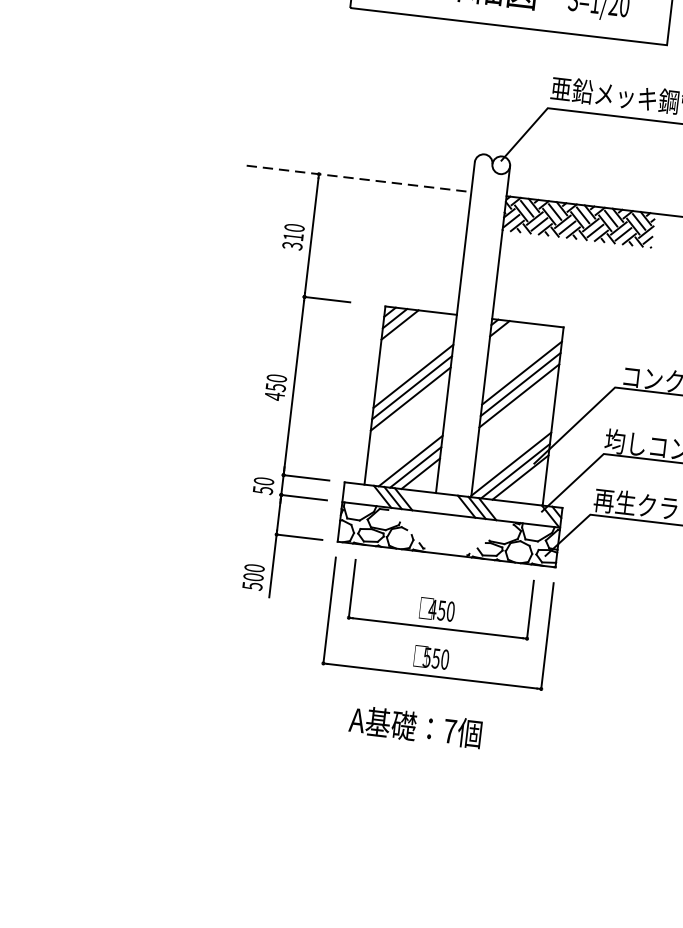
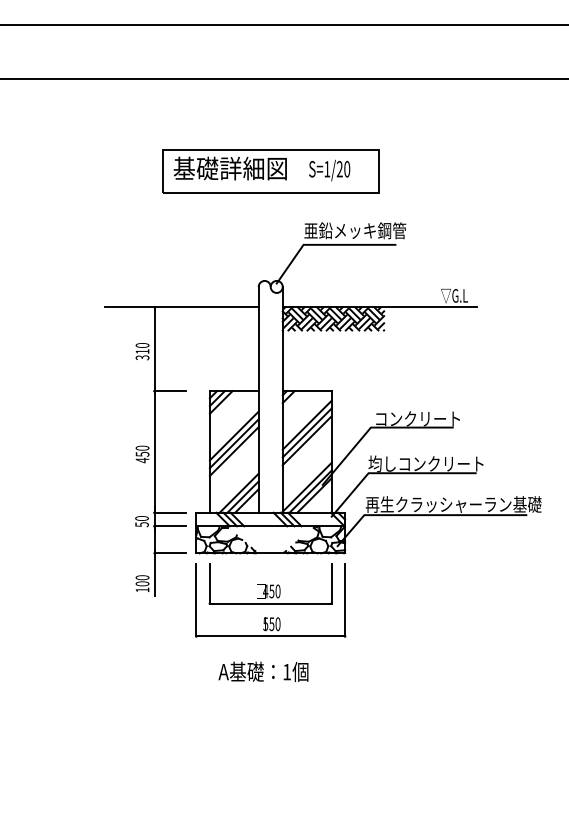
line: (359, 179) -> (182, 307), dashed -> solid
text: (252, 585) -> (142, 589), 500 -> 100
text: (450, 732) -> (287, 672), 7 -> 1

